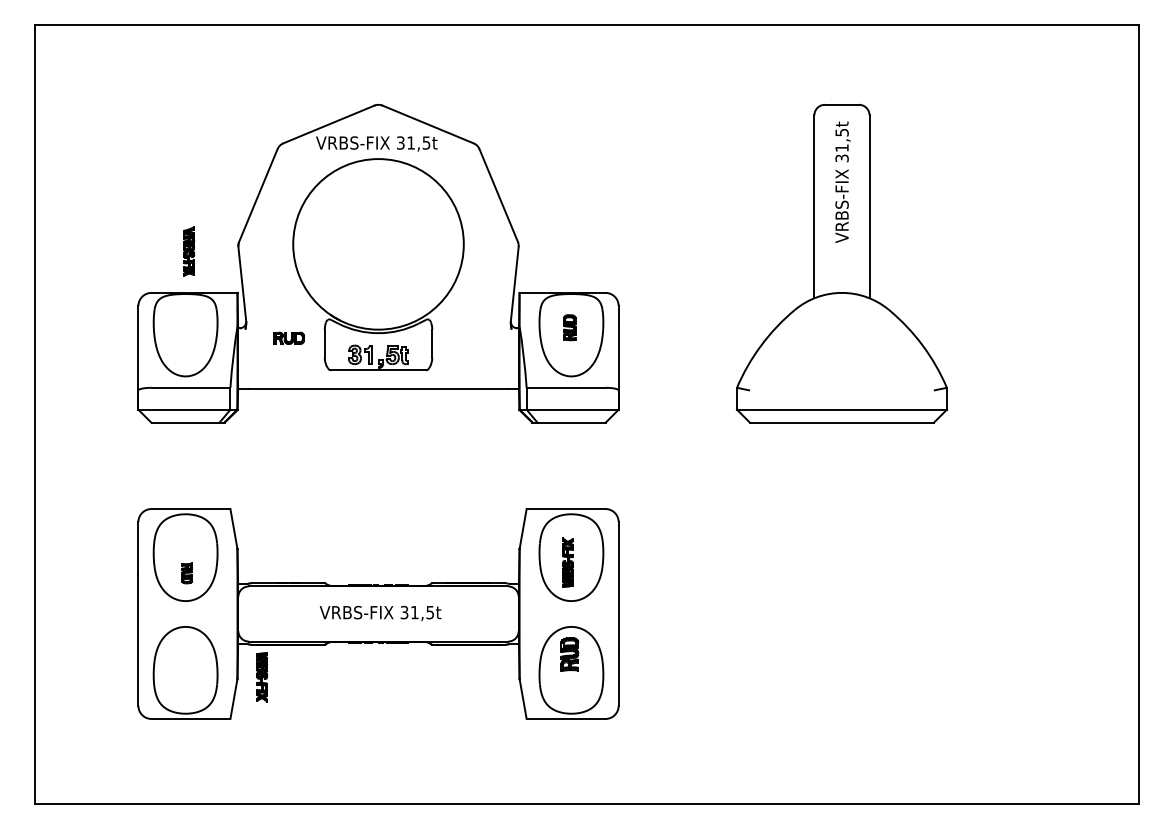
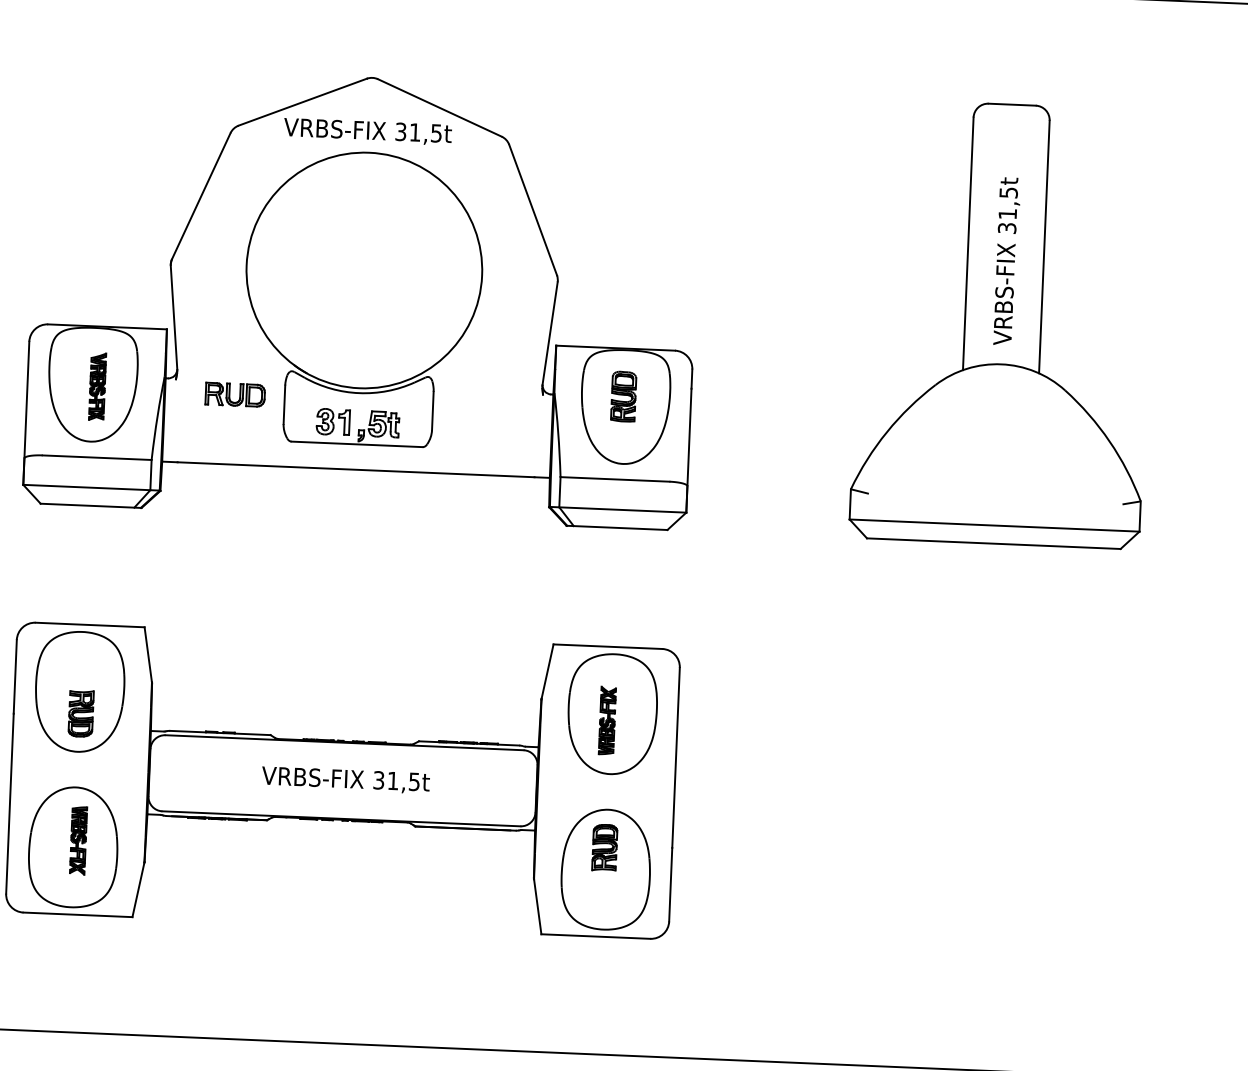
text: (842, 181) -> (1006, 260), moved
part: (189, 251) -> (98, 386), moved
part: (569, 327) -> (623, 396), size x1.43
part: (289, 338) -> (236, 395), size x1.43
part: (186, 573) -> (80, 713), size x1.67
part: (262, 677) -> (79, 840), moved

